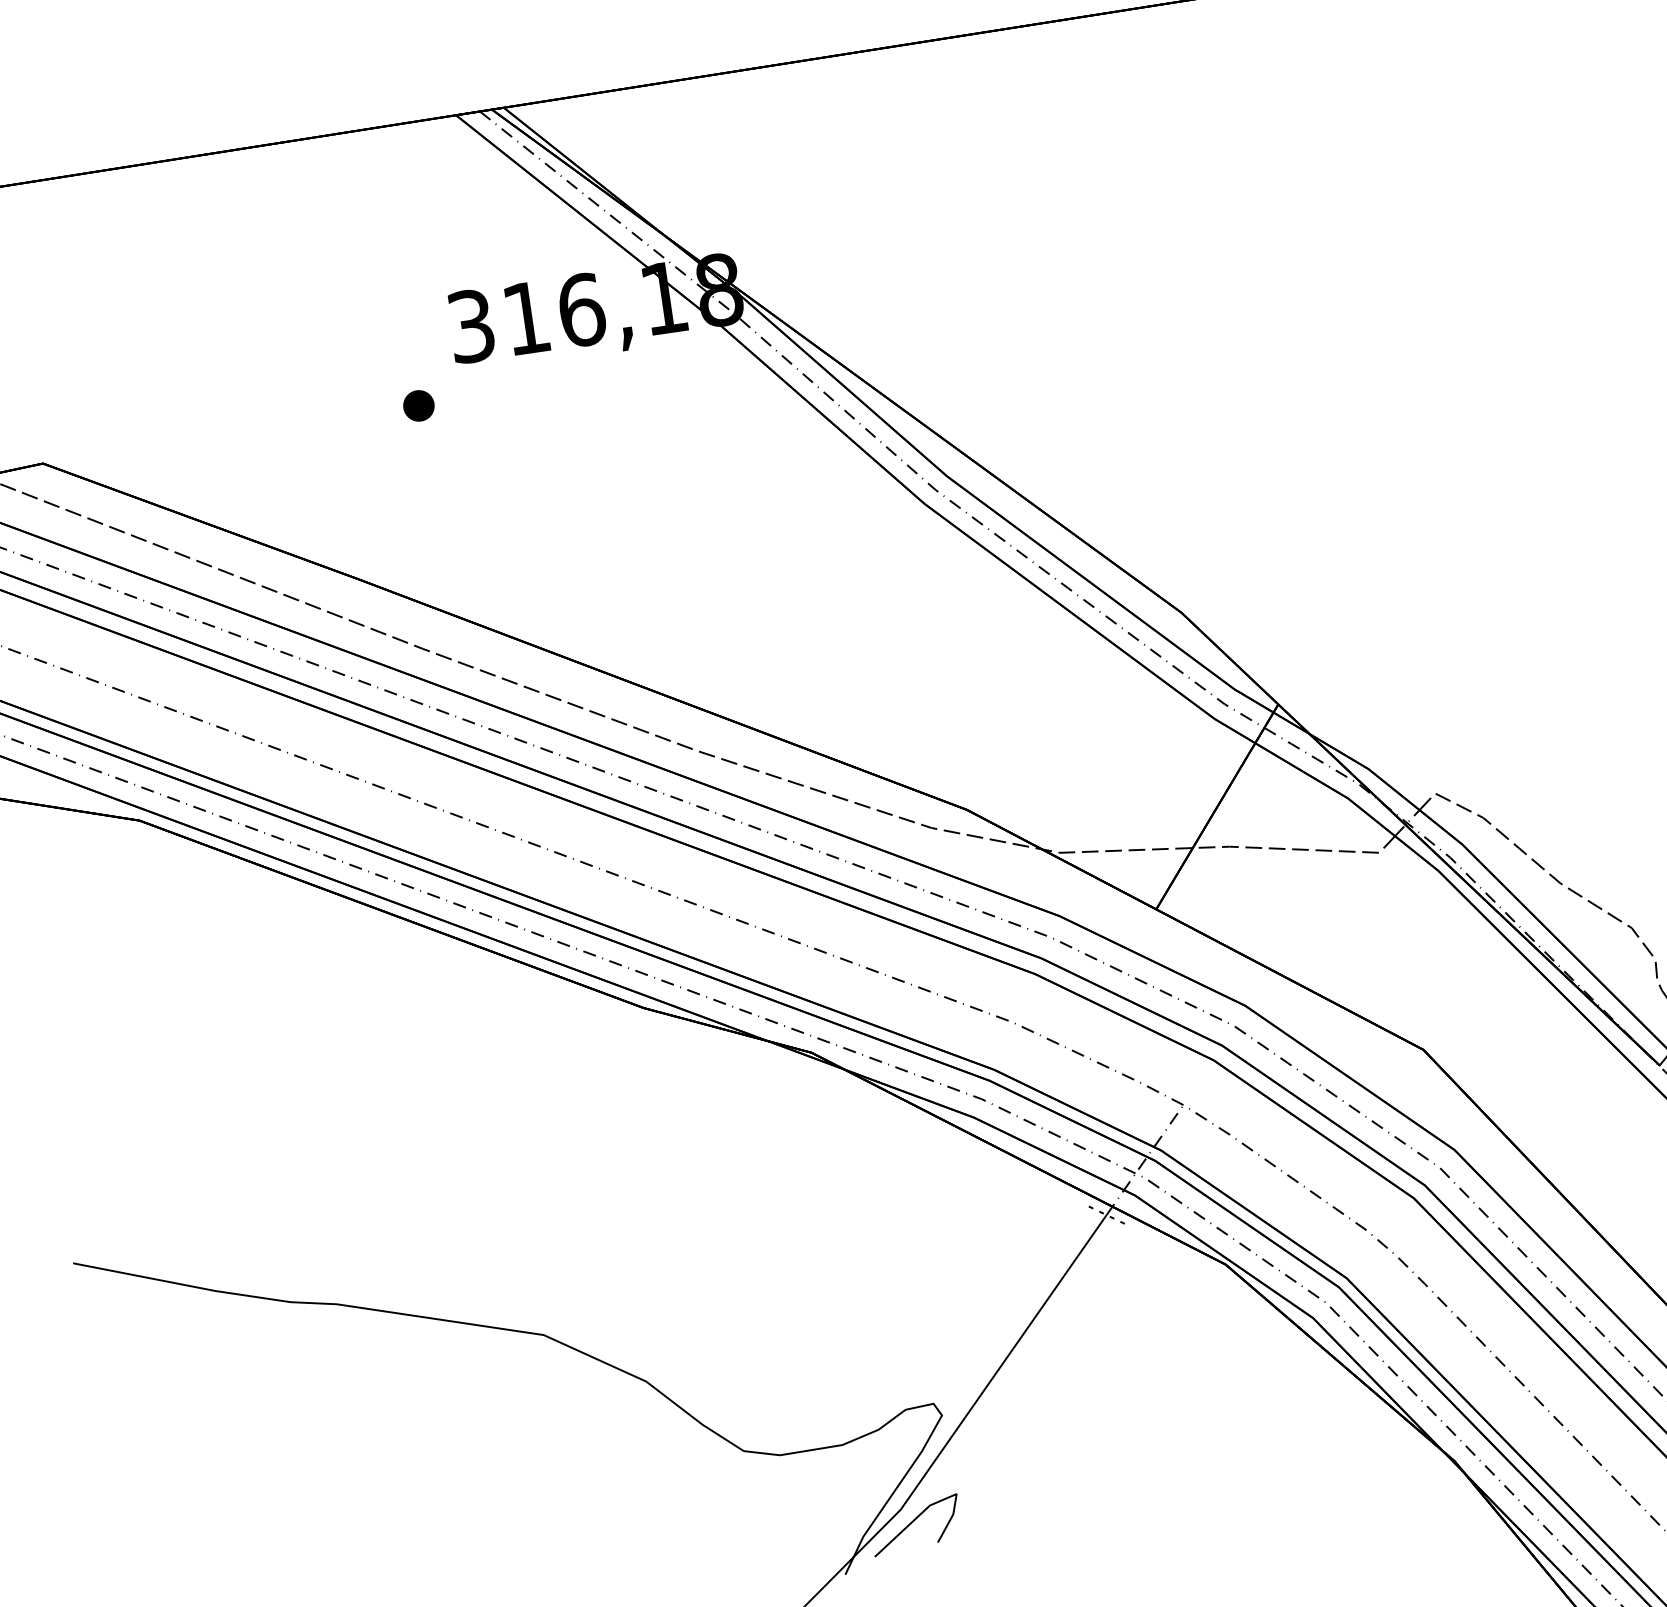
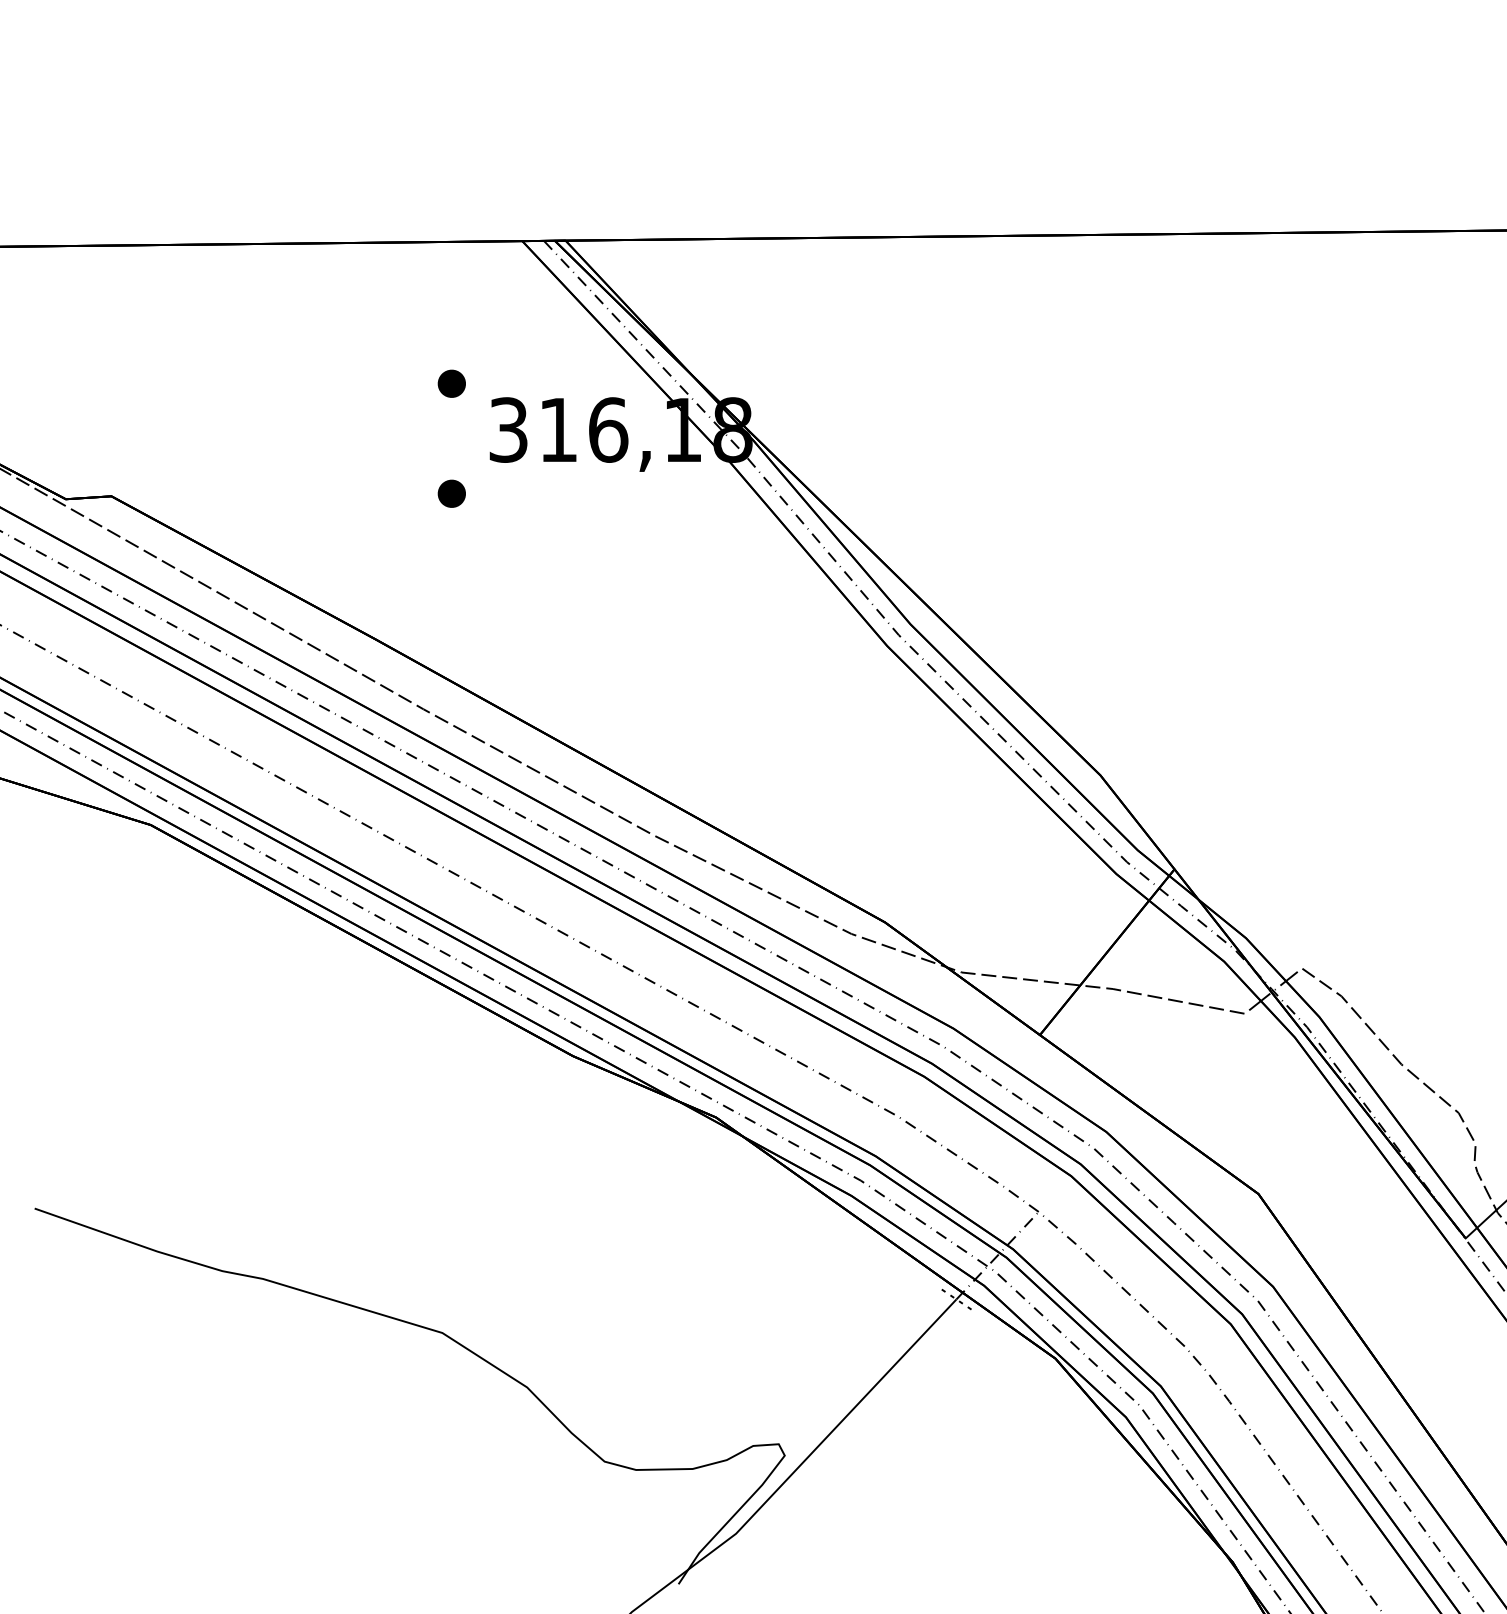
part: (400, 284) -> (451, 383), added
line: (914, 1522) -> (746, 1546), removed

